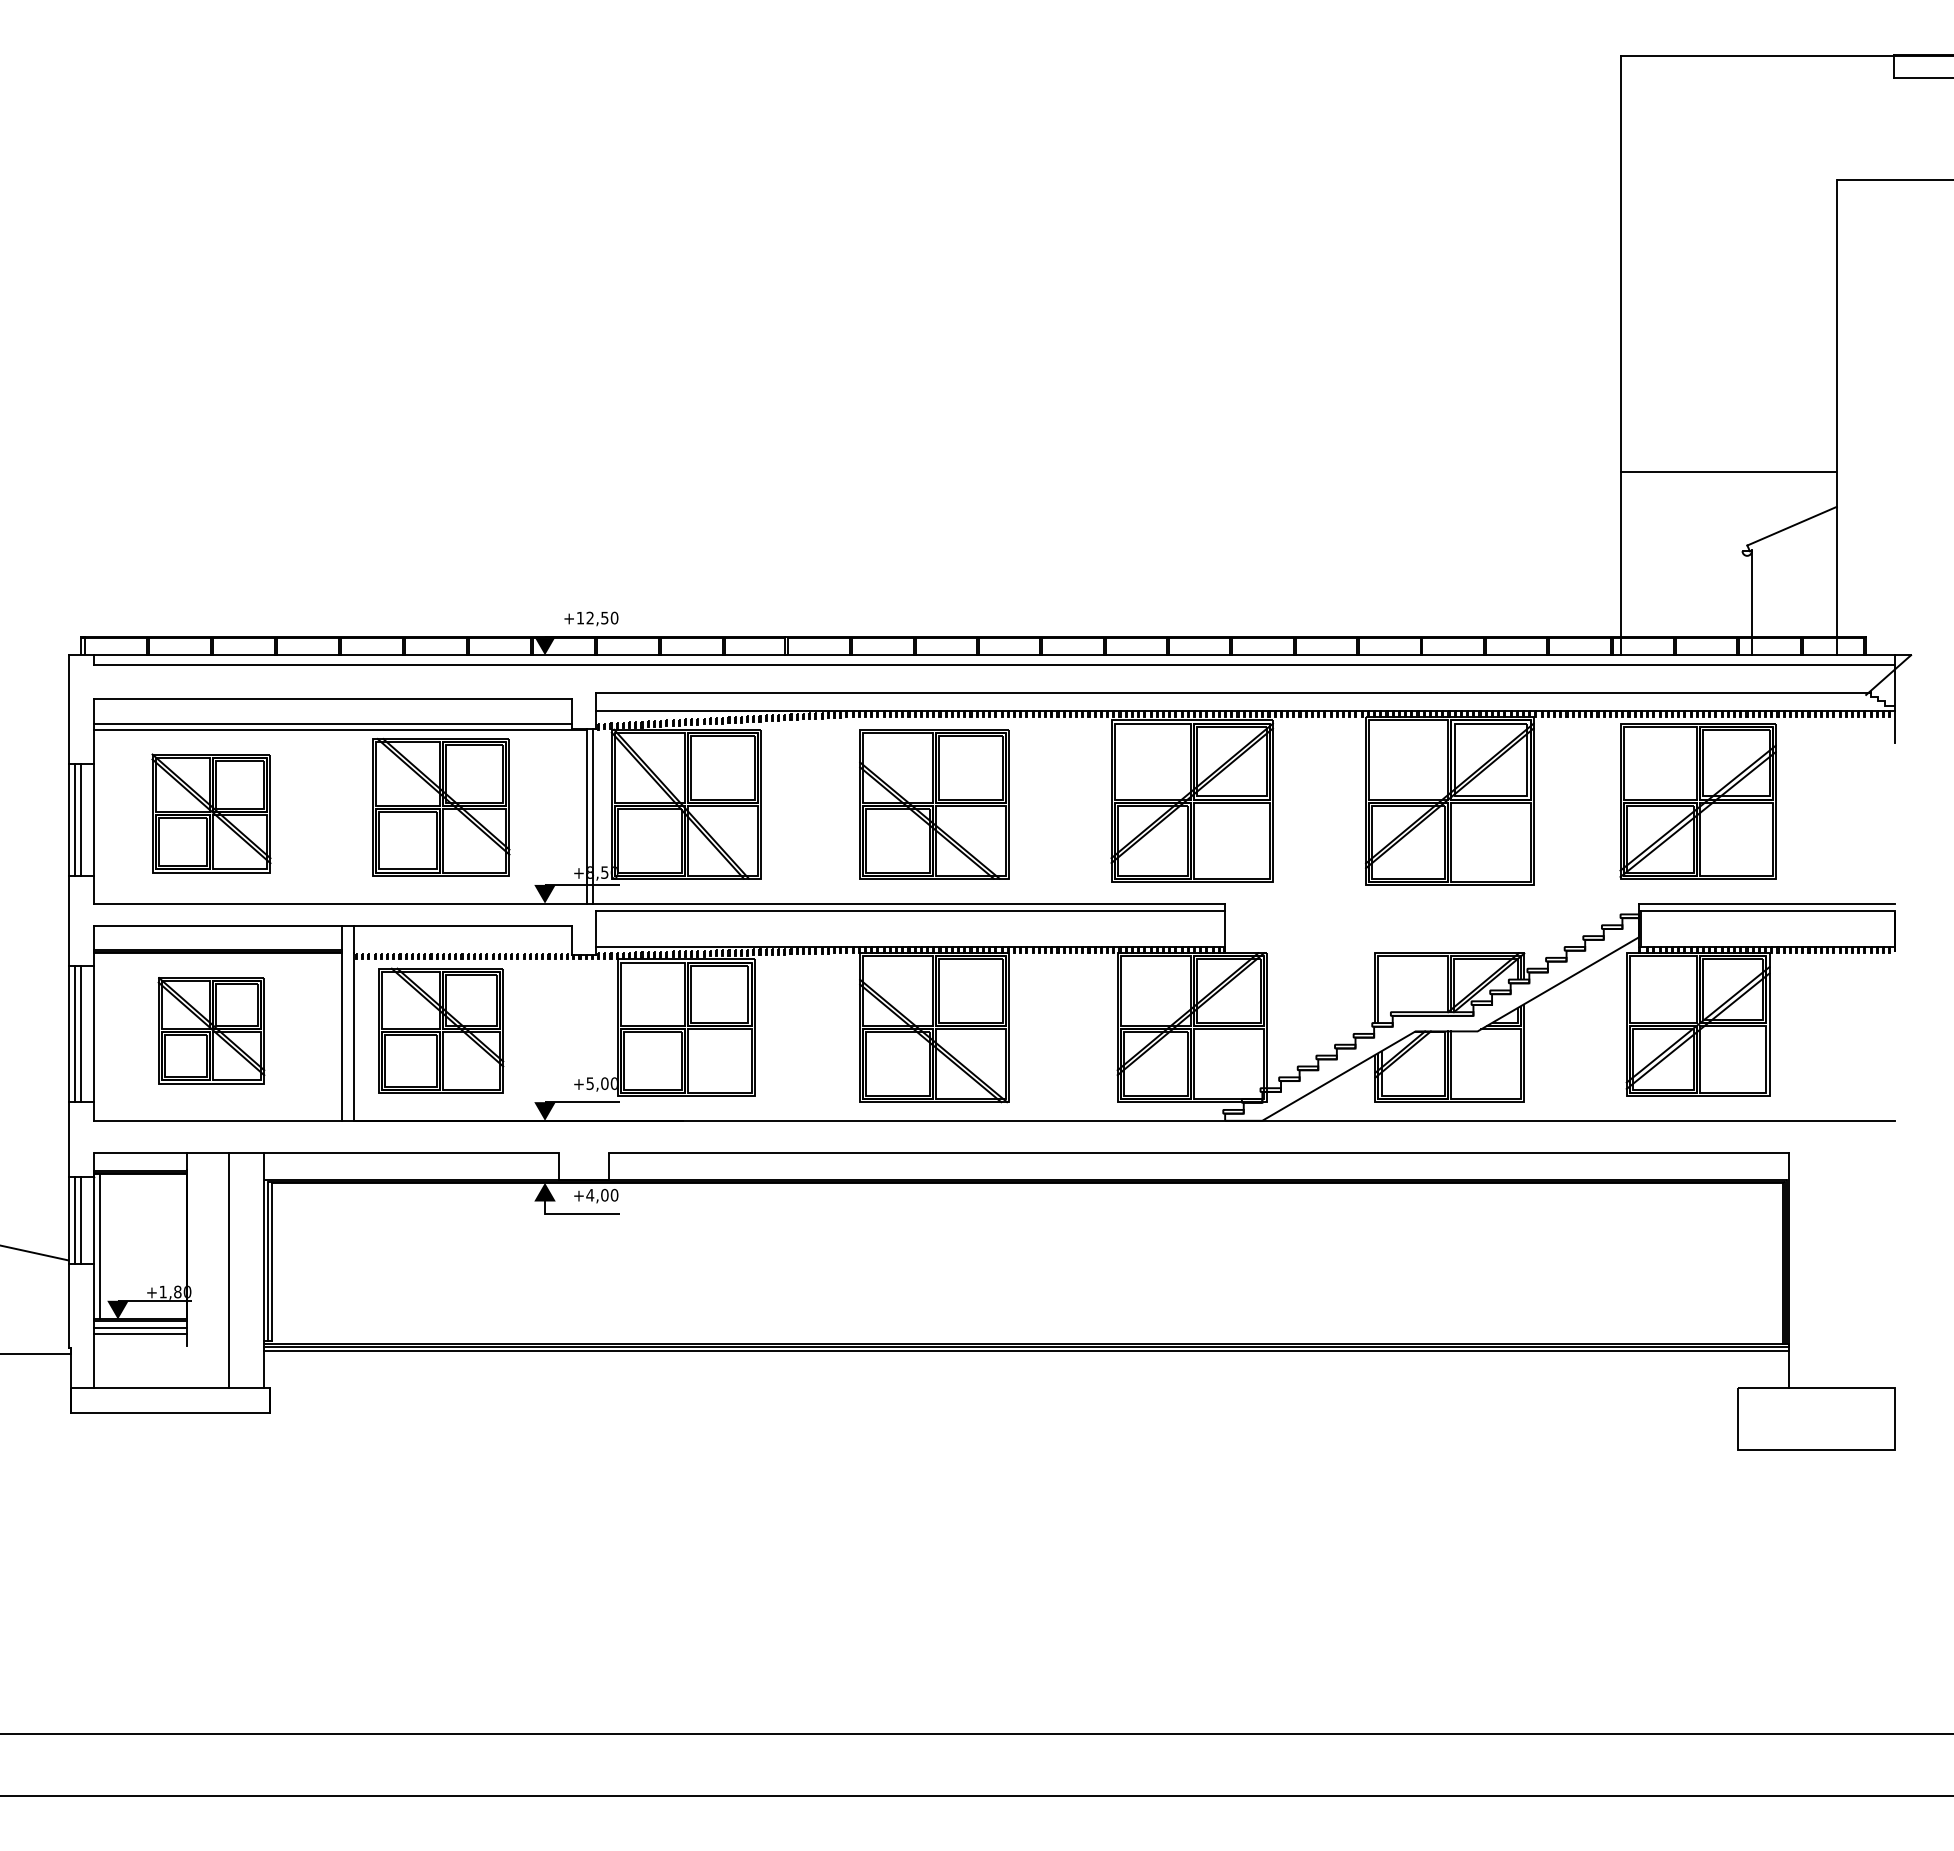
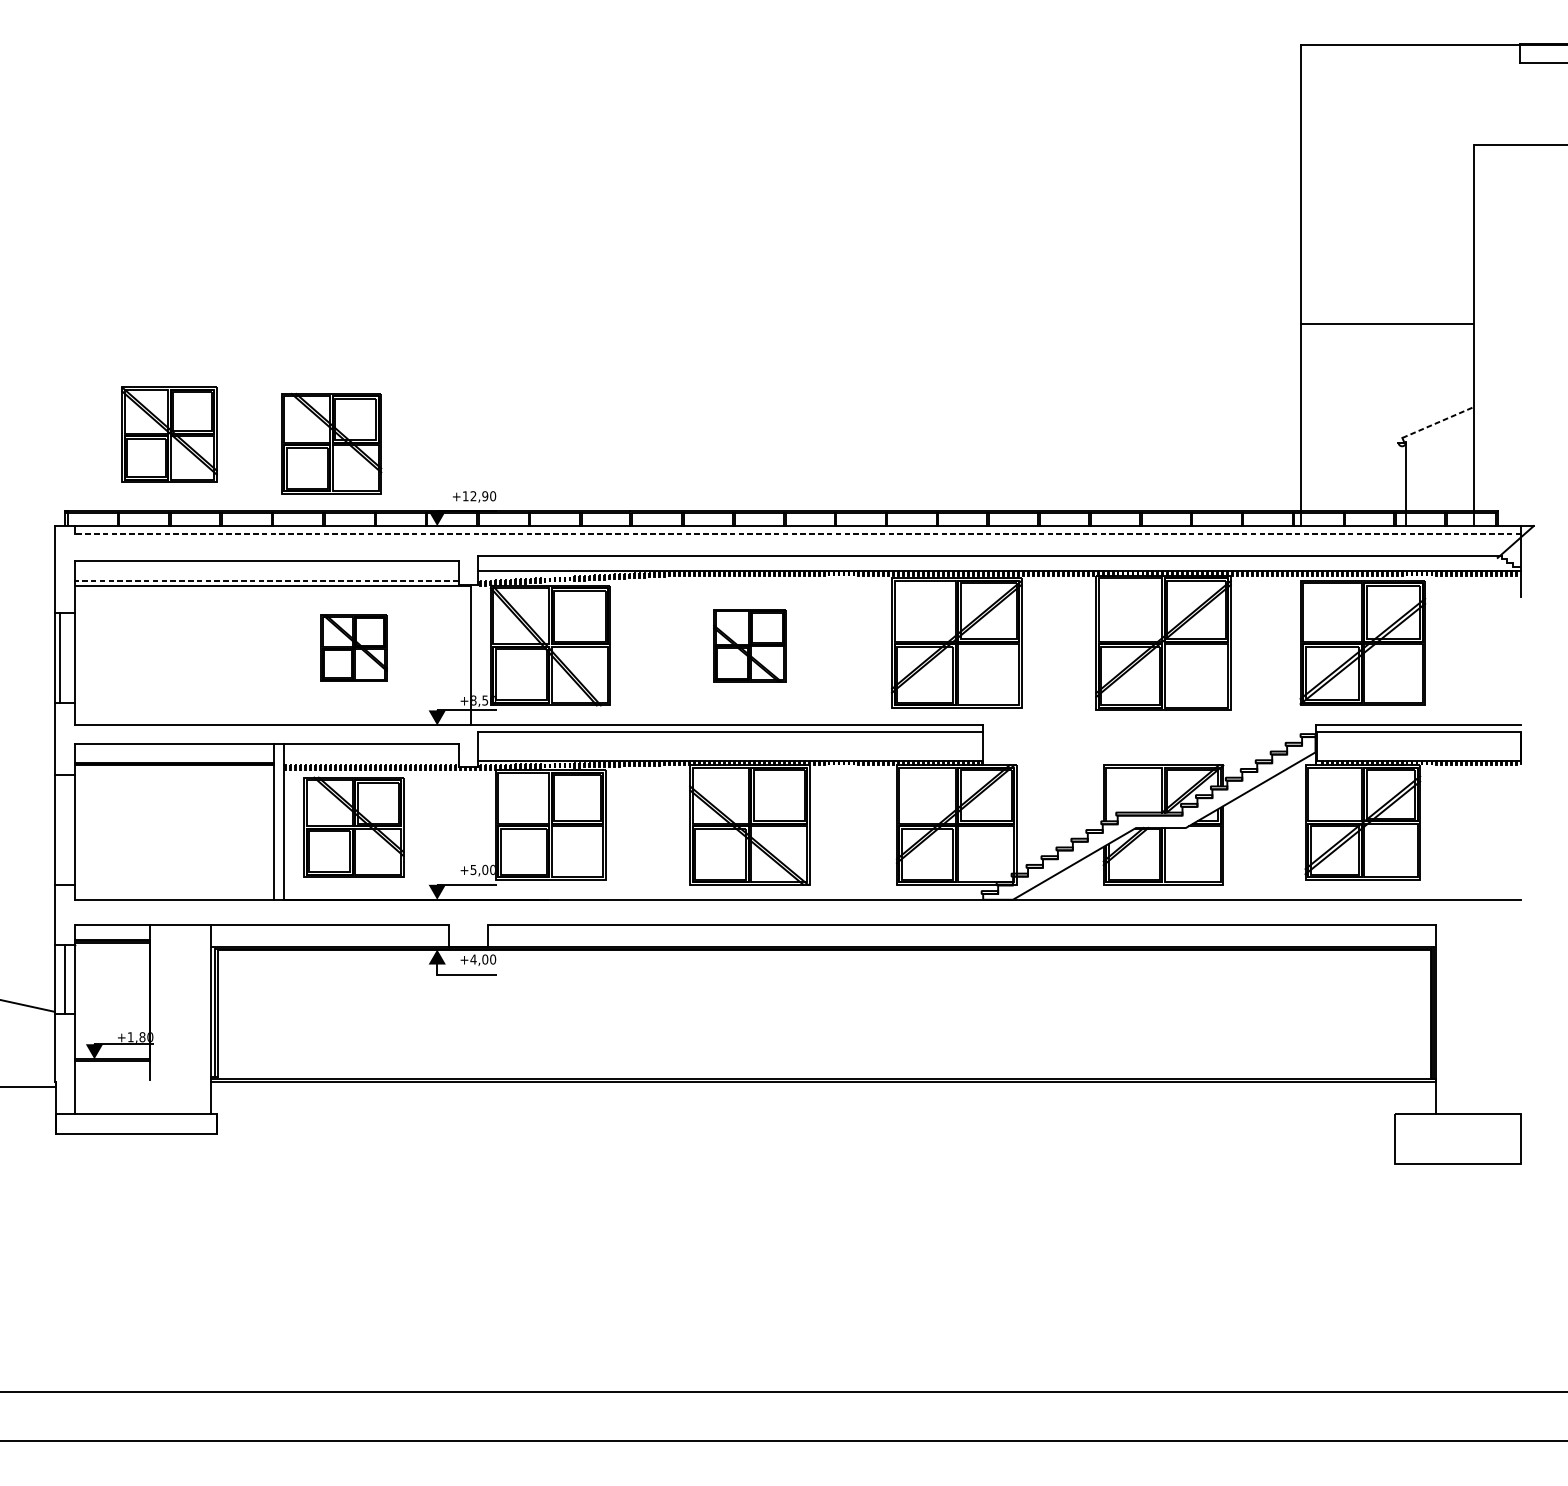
line: (1727, 472) -> (1386, 324), moved
line: (1792, 526) -> (1438, 422), solid -> dashed
part: (413, 552) -> (331, 443), added
text: (604, 617) -> (484, 495), +12,50 -> +12,90
line: (994, 664) -> (798, 533), solid -> dashed
line: (332, 723) -> (266, 580), solid -> dashed
part: (934, 804) -> (749, 645), size x0.6
part: (441, 807) -> (354, 648), size x0.6
part: (211, 813) -> (169, 434), moved
line: (593, 815) -> (476, 654), removed
line: (81, 819) -> (65, 657), removed
part: (211, 1030) -> (169, 827), removed
line: (74, 1033) -> (59, 829), removed
line: (81, 1033) -> (65, 829), removed
line: (74, 1219) -> (59, 978), removed
line: (99, 1246) -> (79, 1000), removed
line: (229, 1269) -> (183, 1019), removed
line: (139, 1327) -> (111, 1065), removed
line: (139, 1333) -> (111, 1070), removed
line: (1026, 1351) -> (823, 1084), removed

